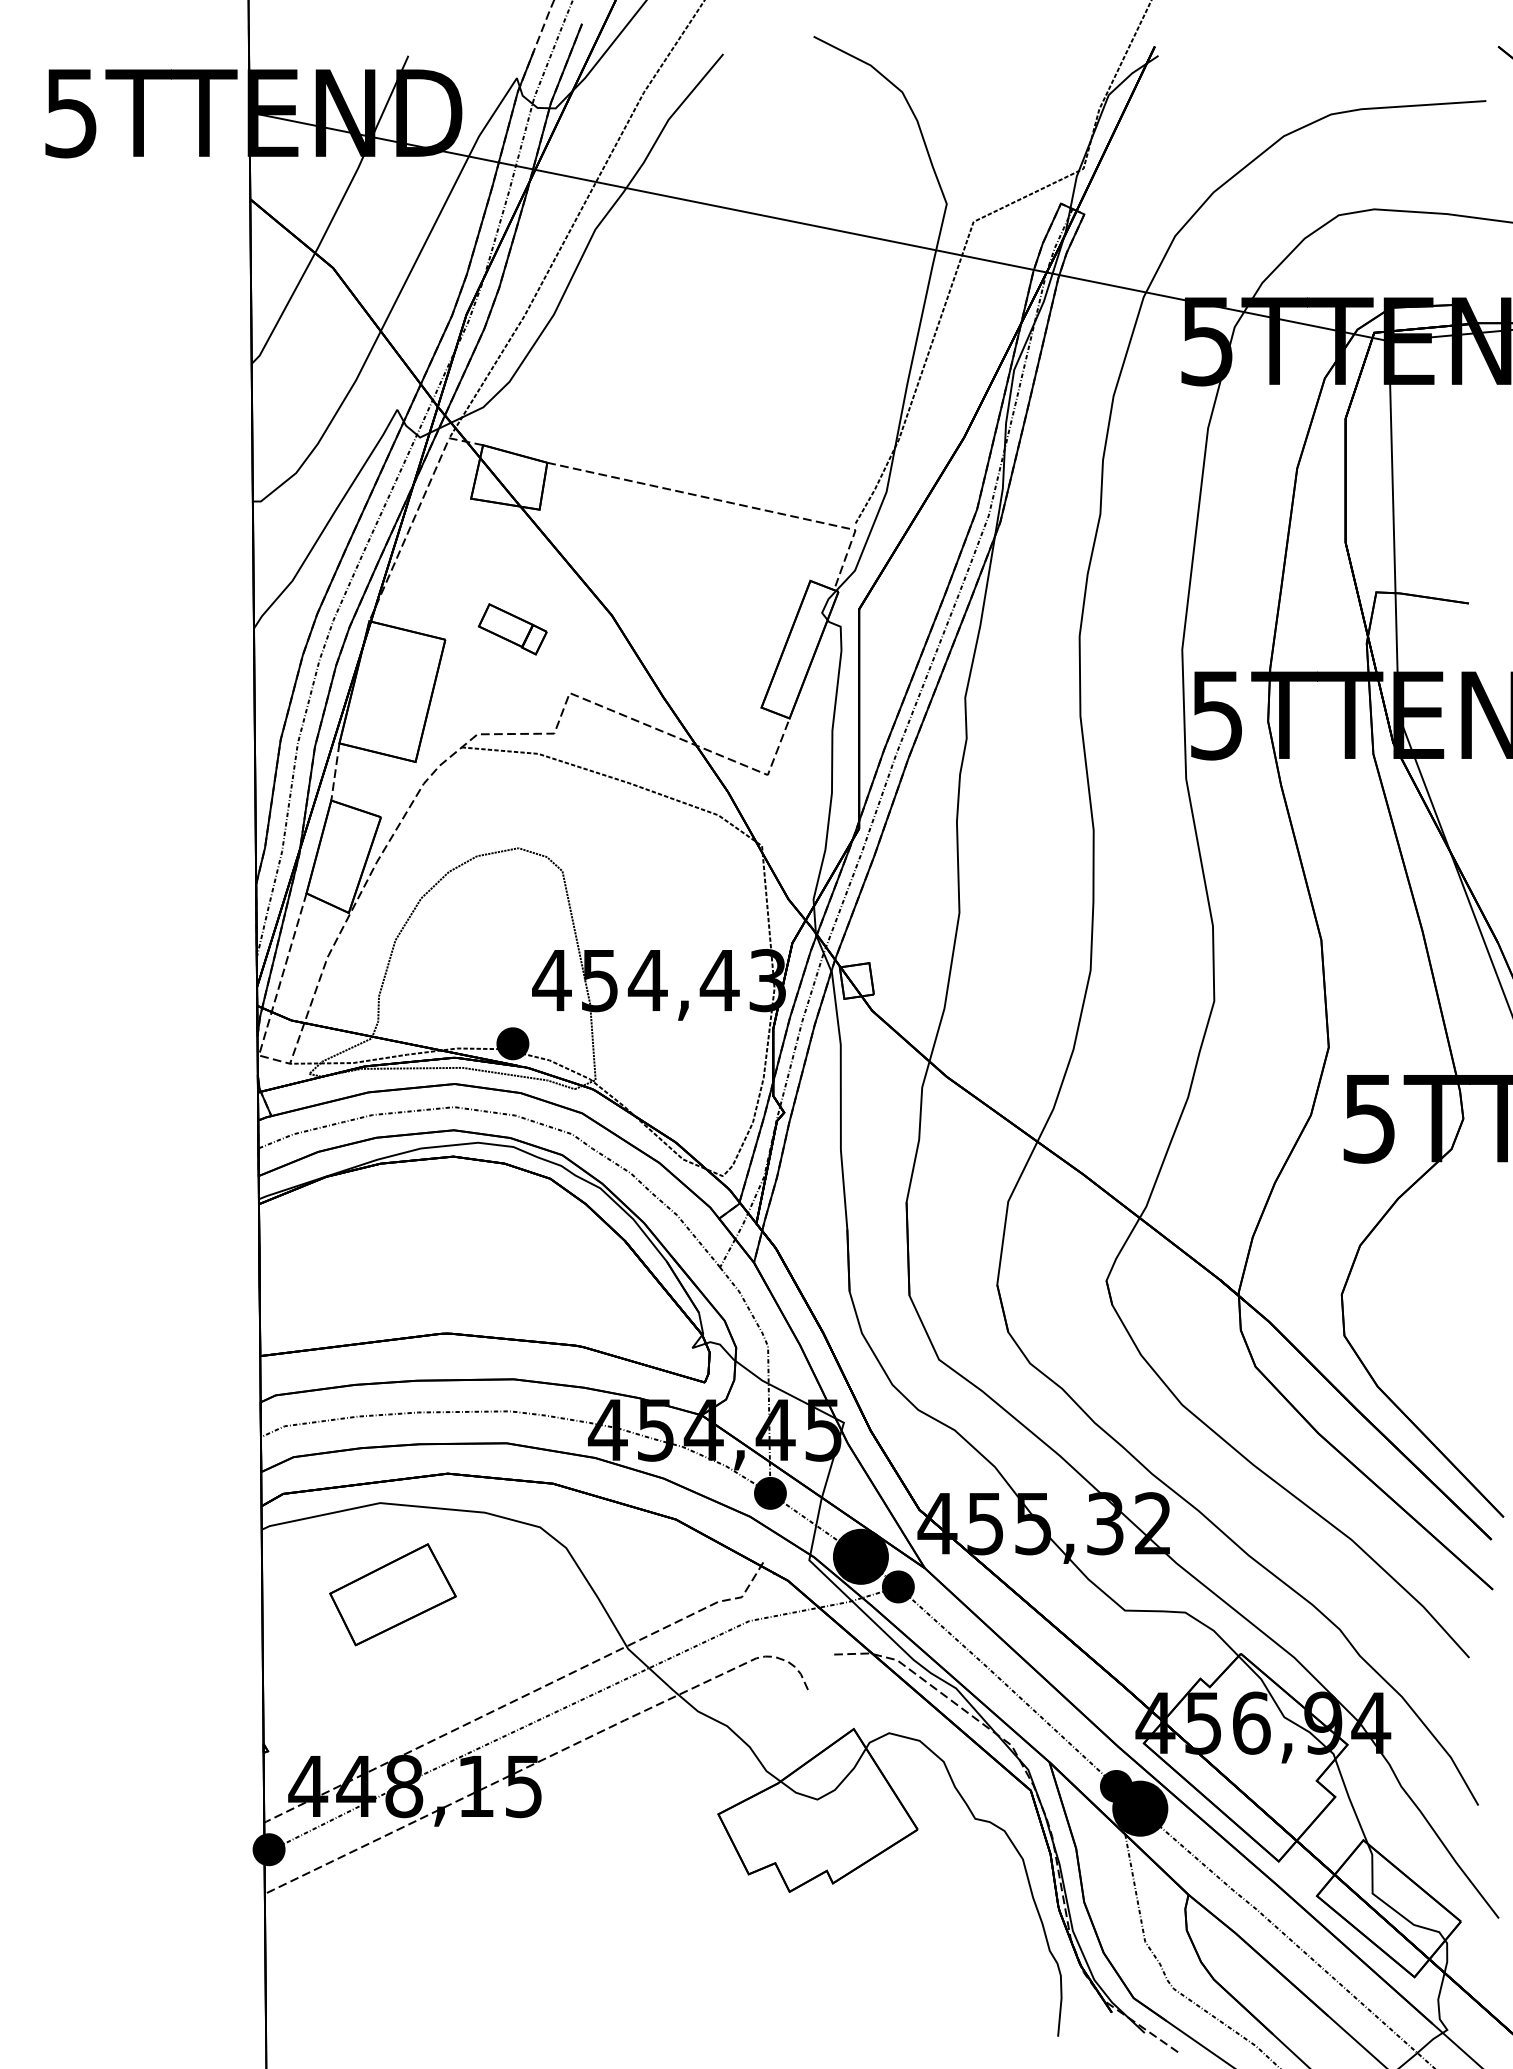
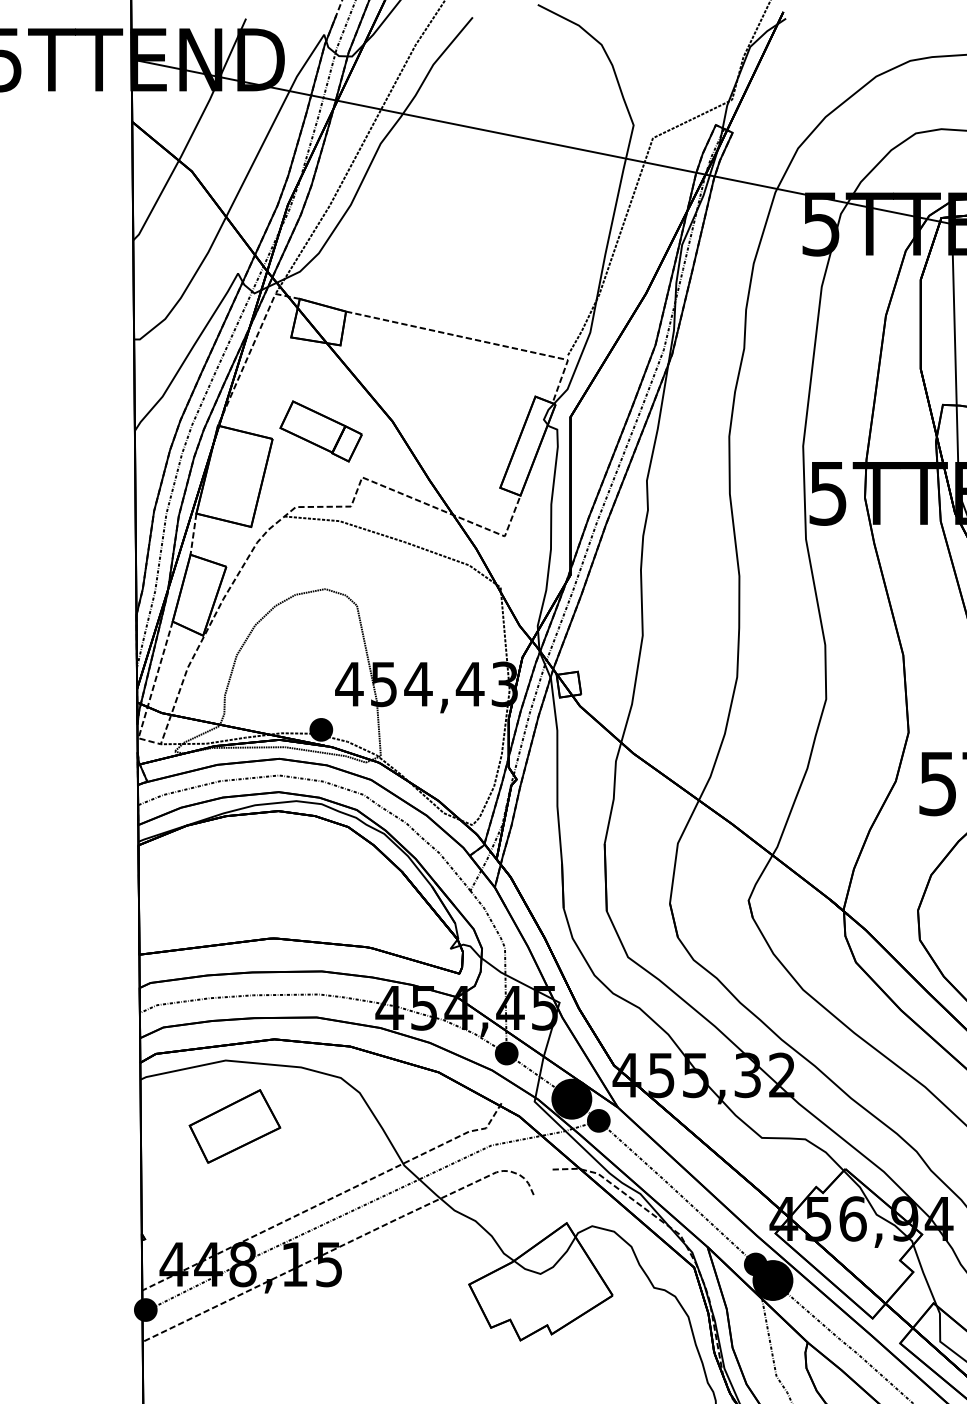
part: (512, 629) -> (321, 431), size x1.67

